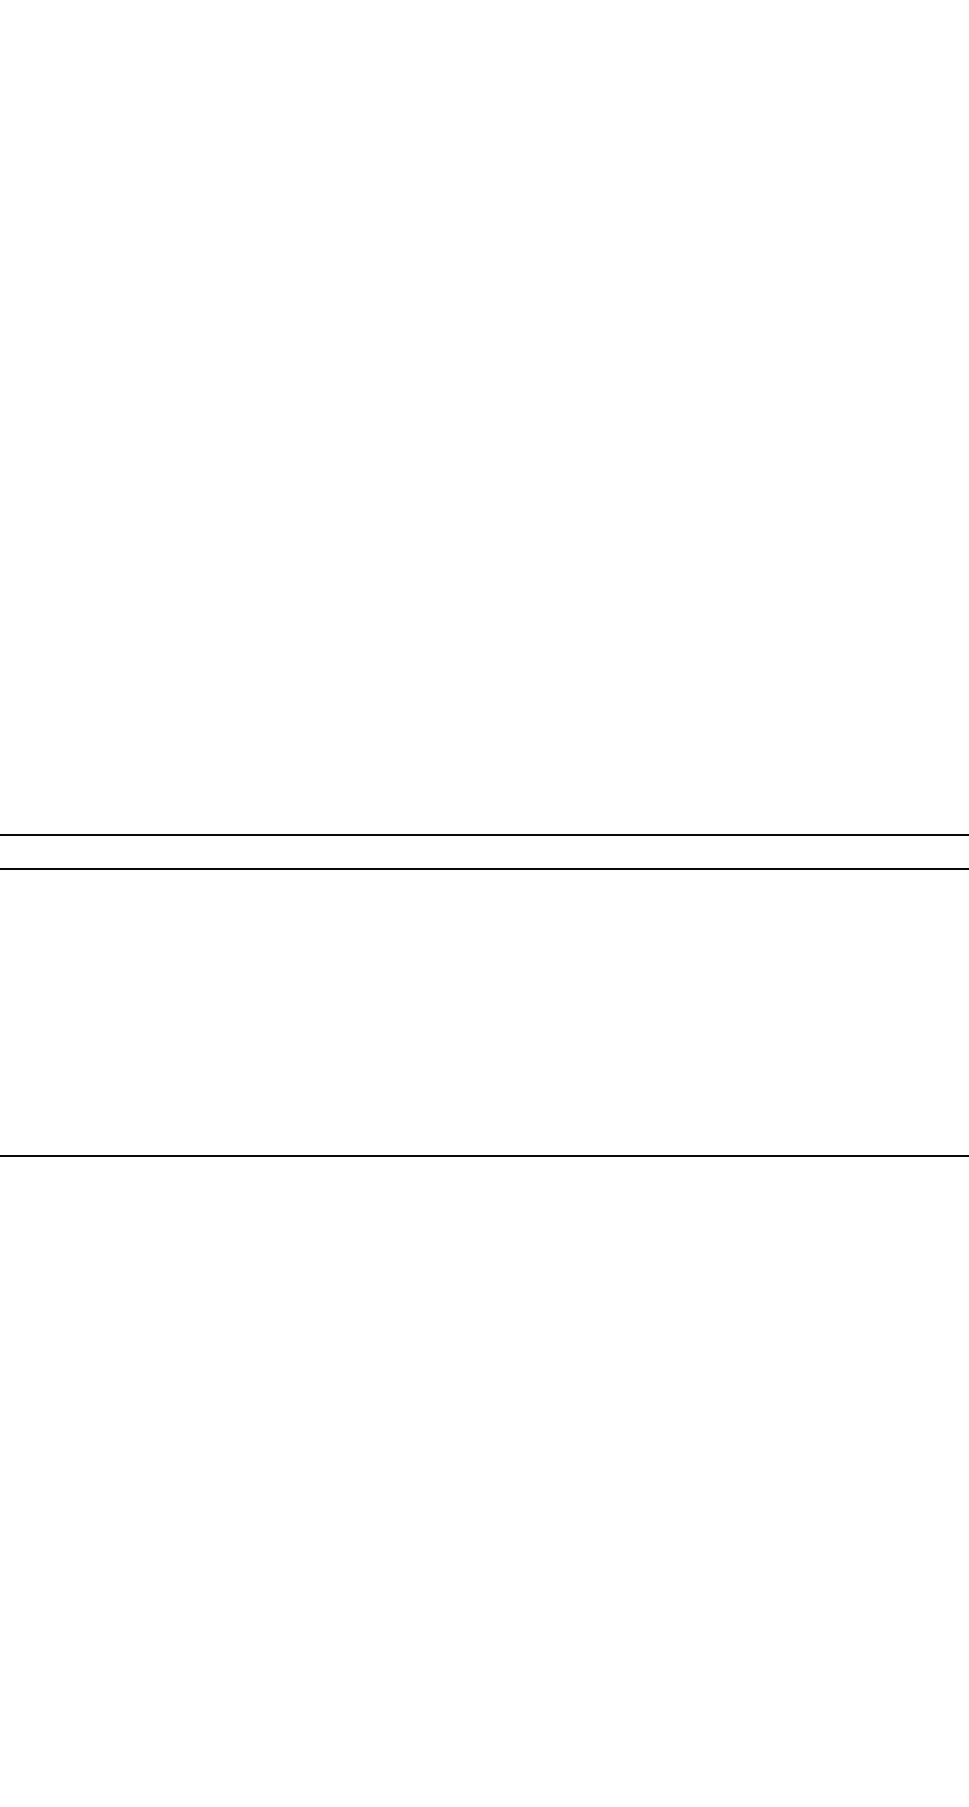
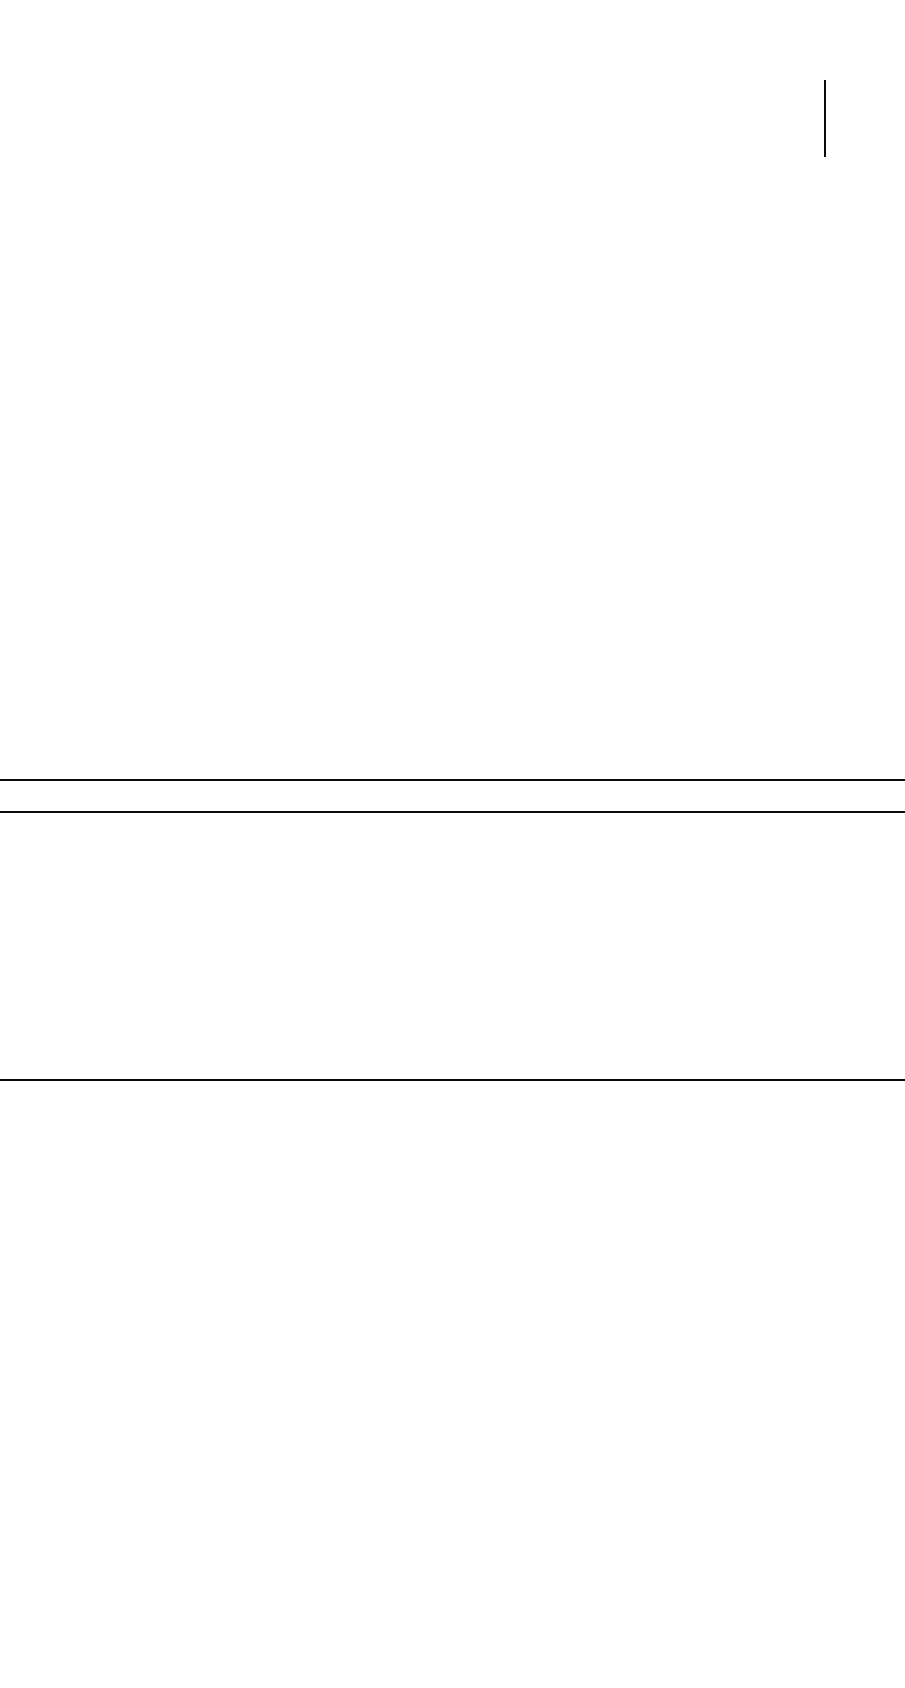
line: (882, 126) -> (824, 118), added

